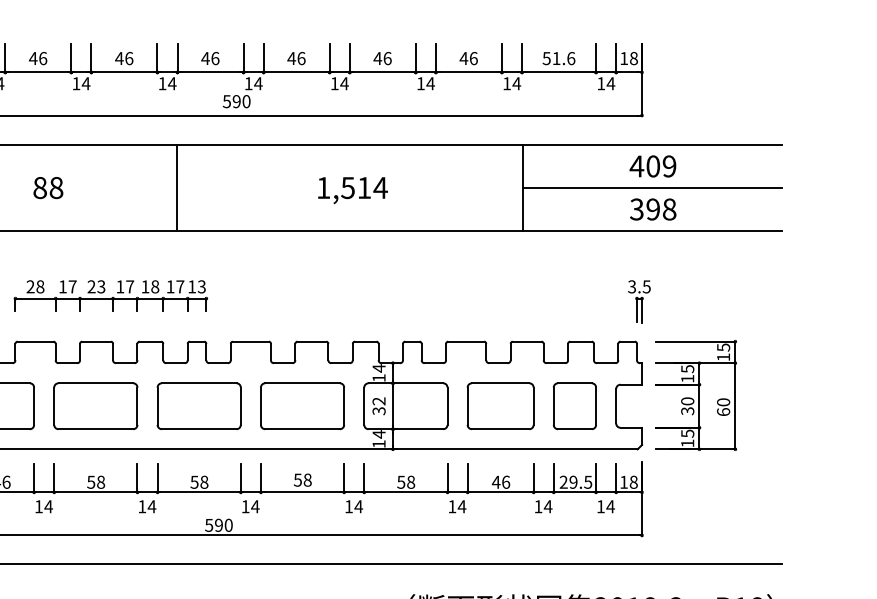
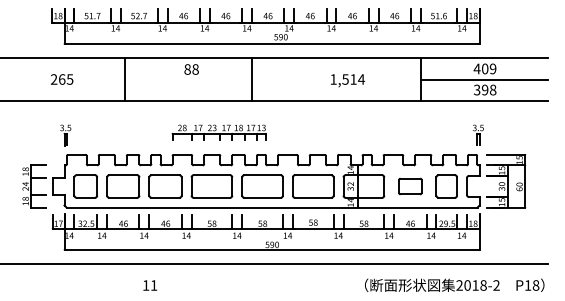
text: (48, 187) -> (191, 69), moved
text: (354, 189) -> (348, 80), moved
part: (500, 406) -> (410, 186), size x0.7

